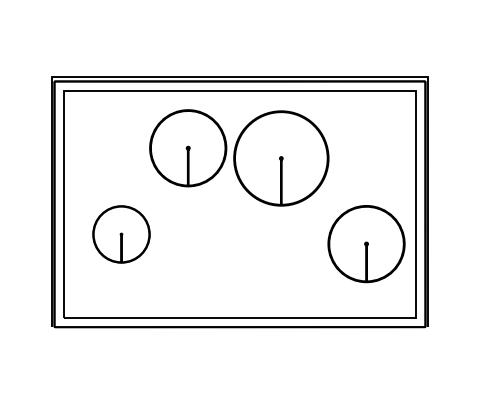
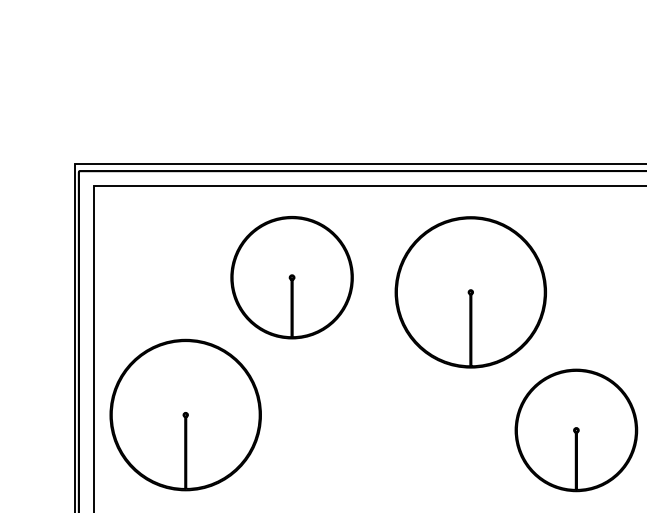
part: (281, 158) -> (471, 292), moved
part: (121, 234) -> (185, 415), size x1.67

